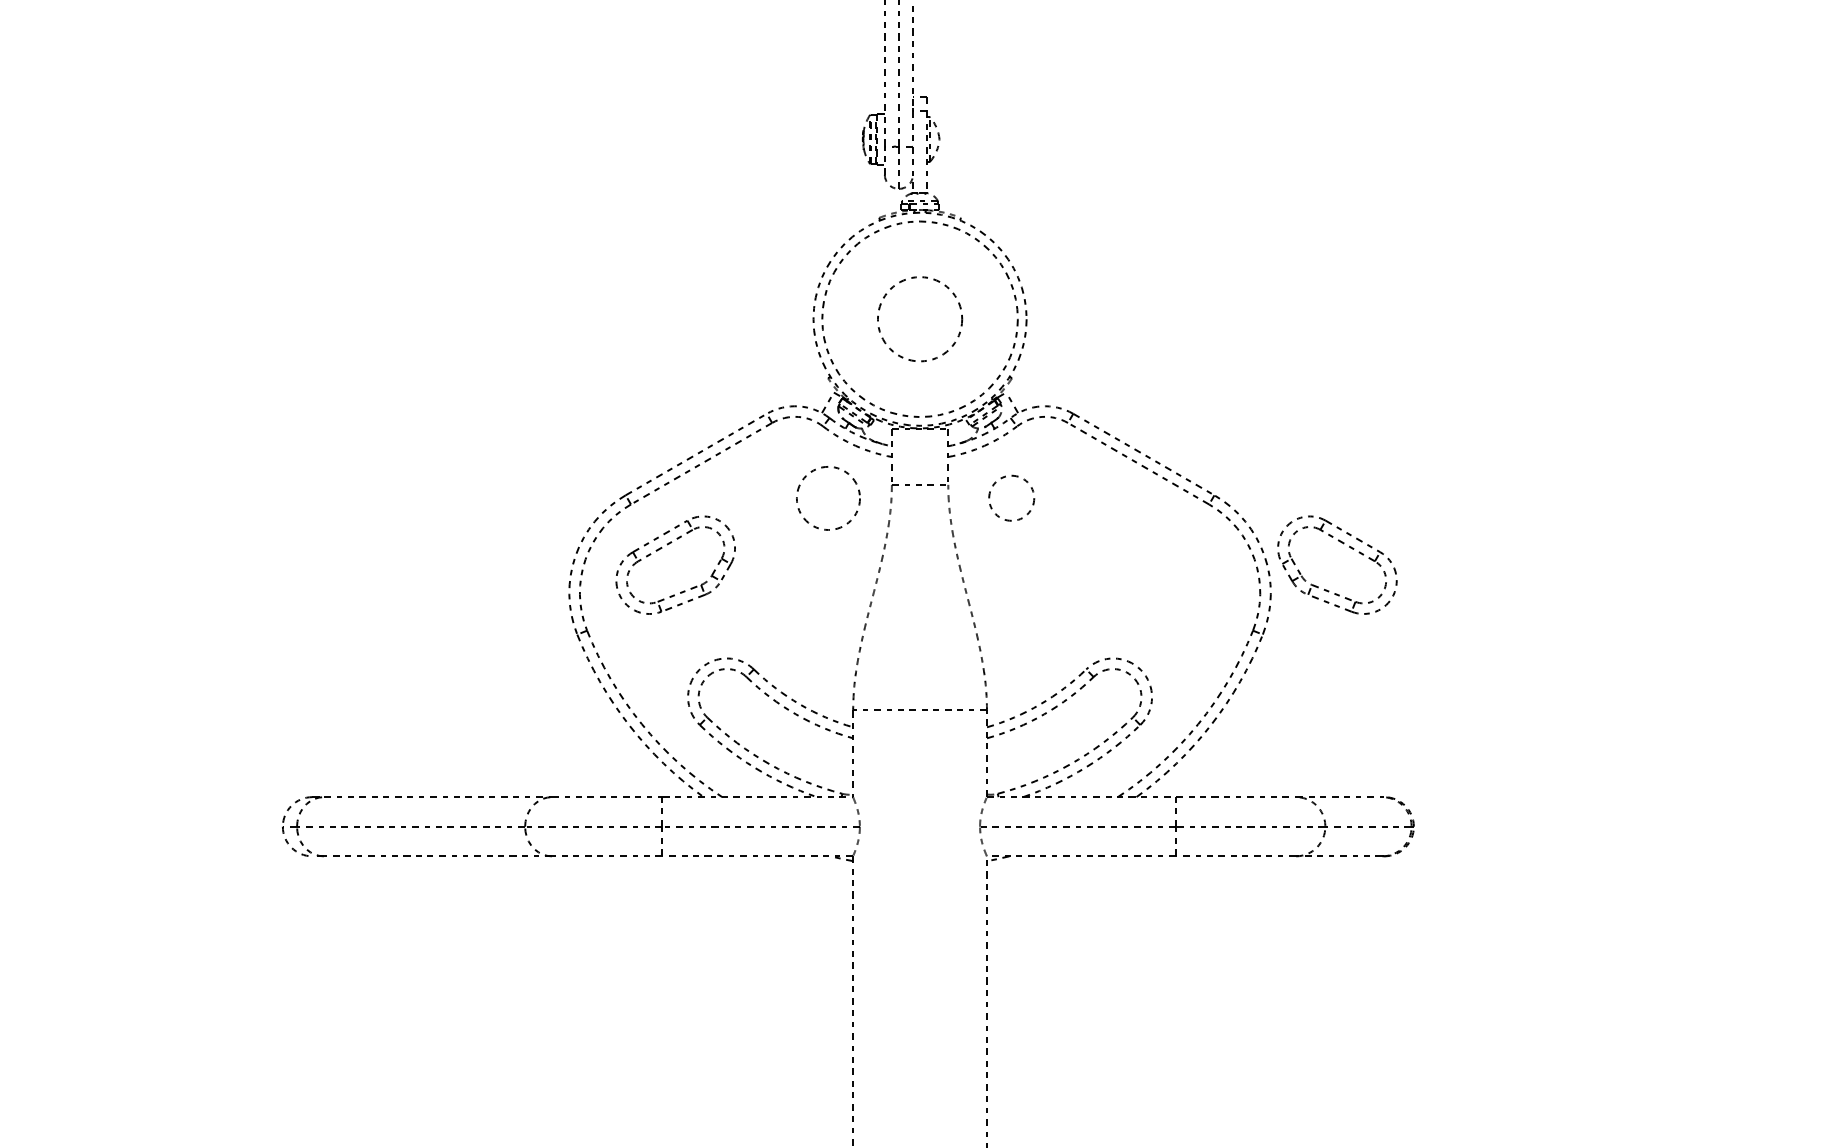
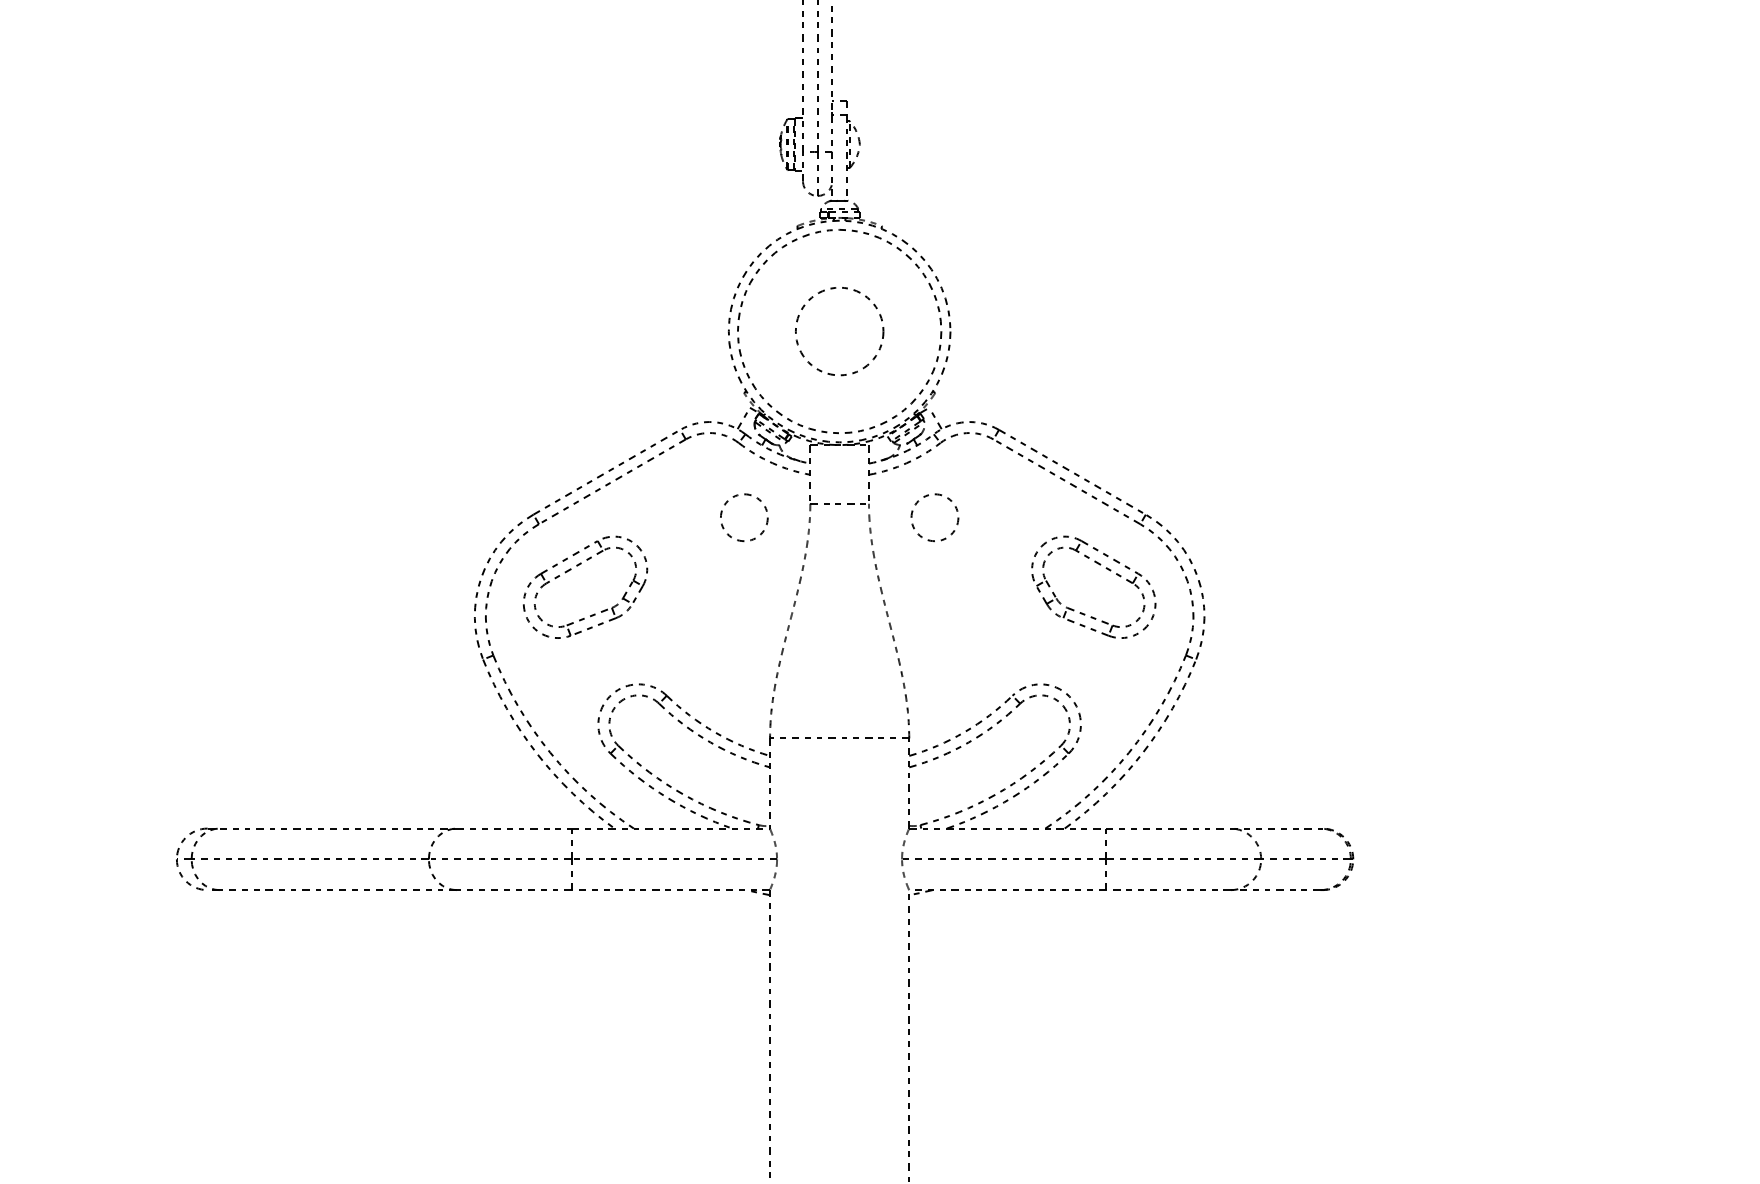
circle: (828, 497) -> (744, 516), size x0.71
part: (1350, 548) -> (1107, 569), moved

